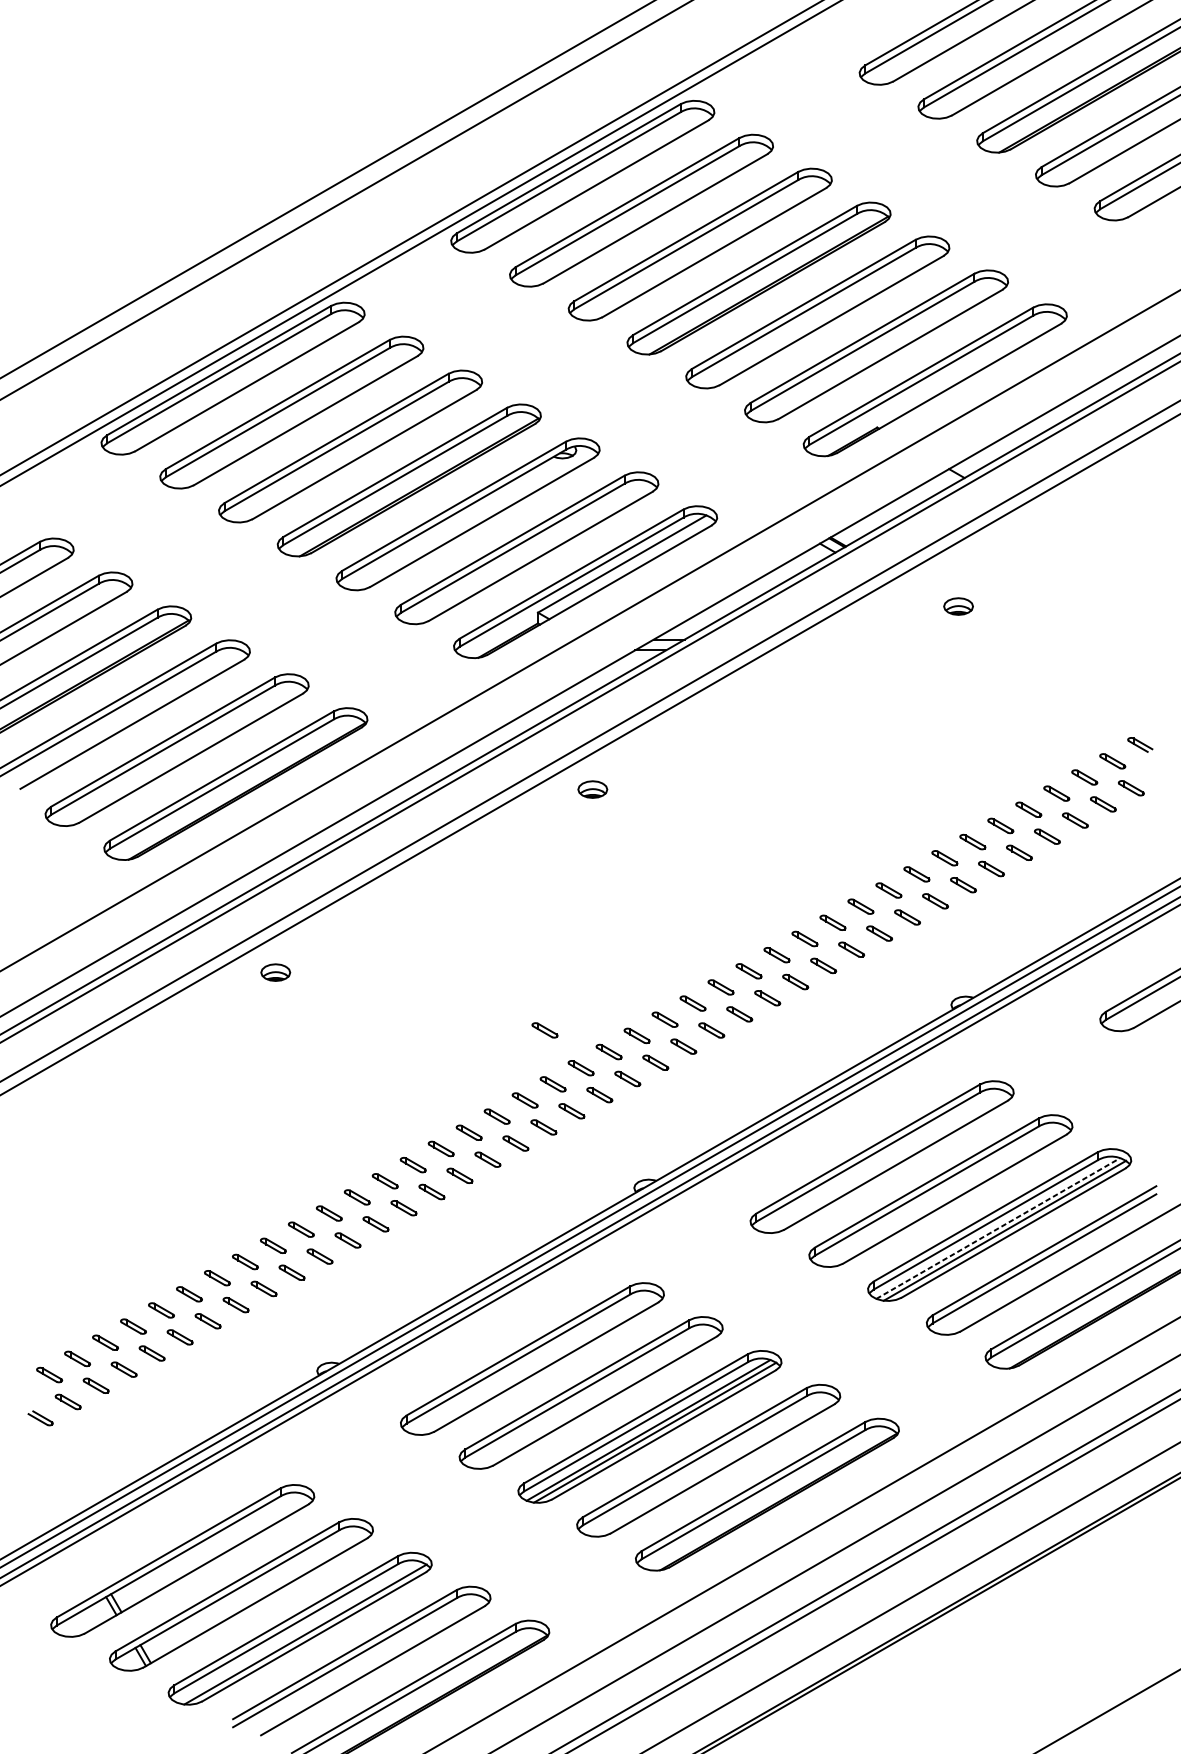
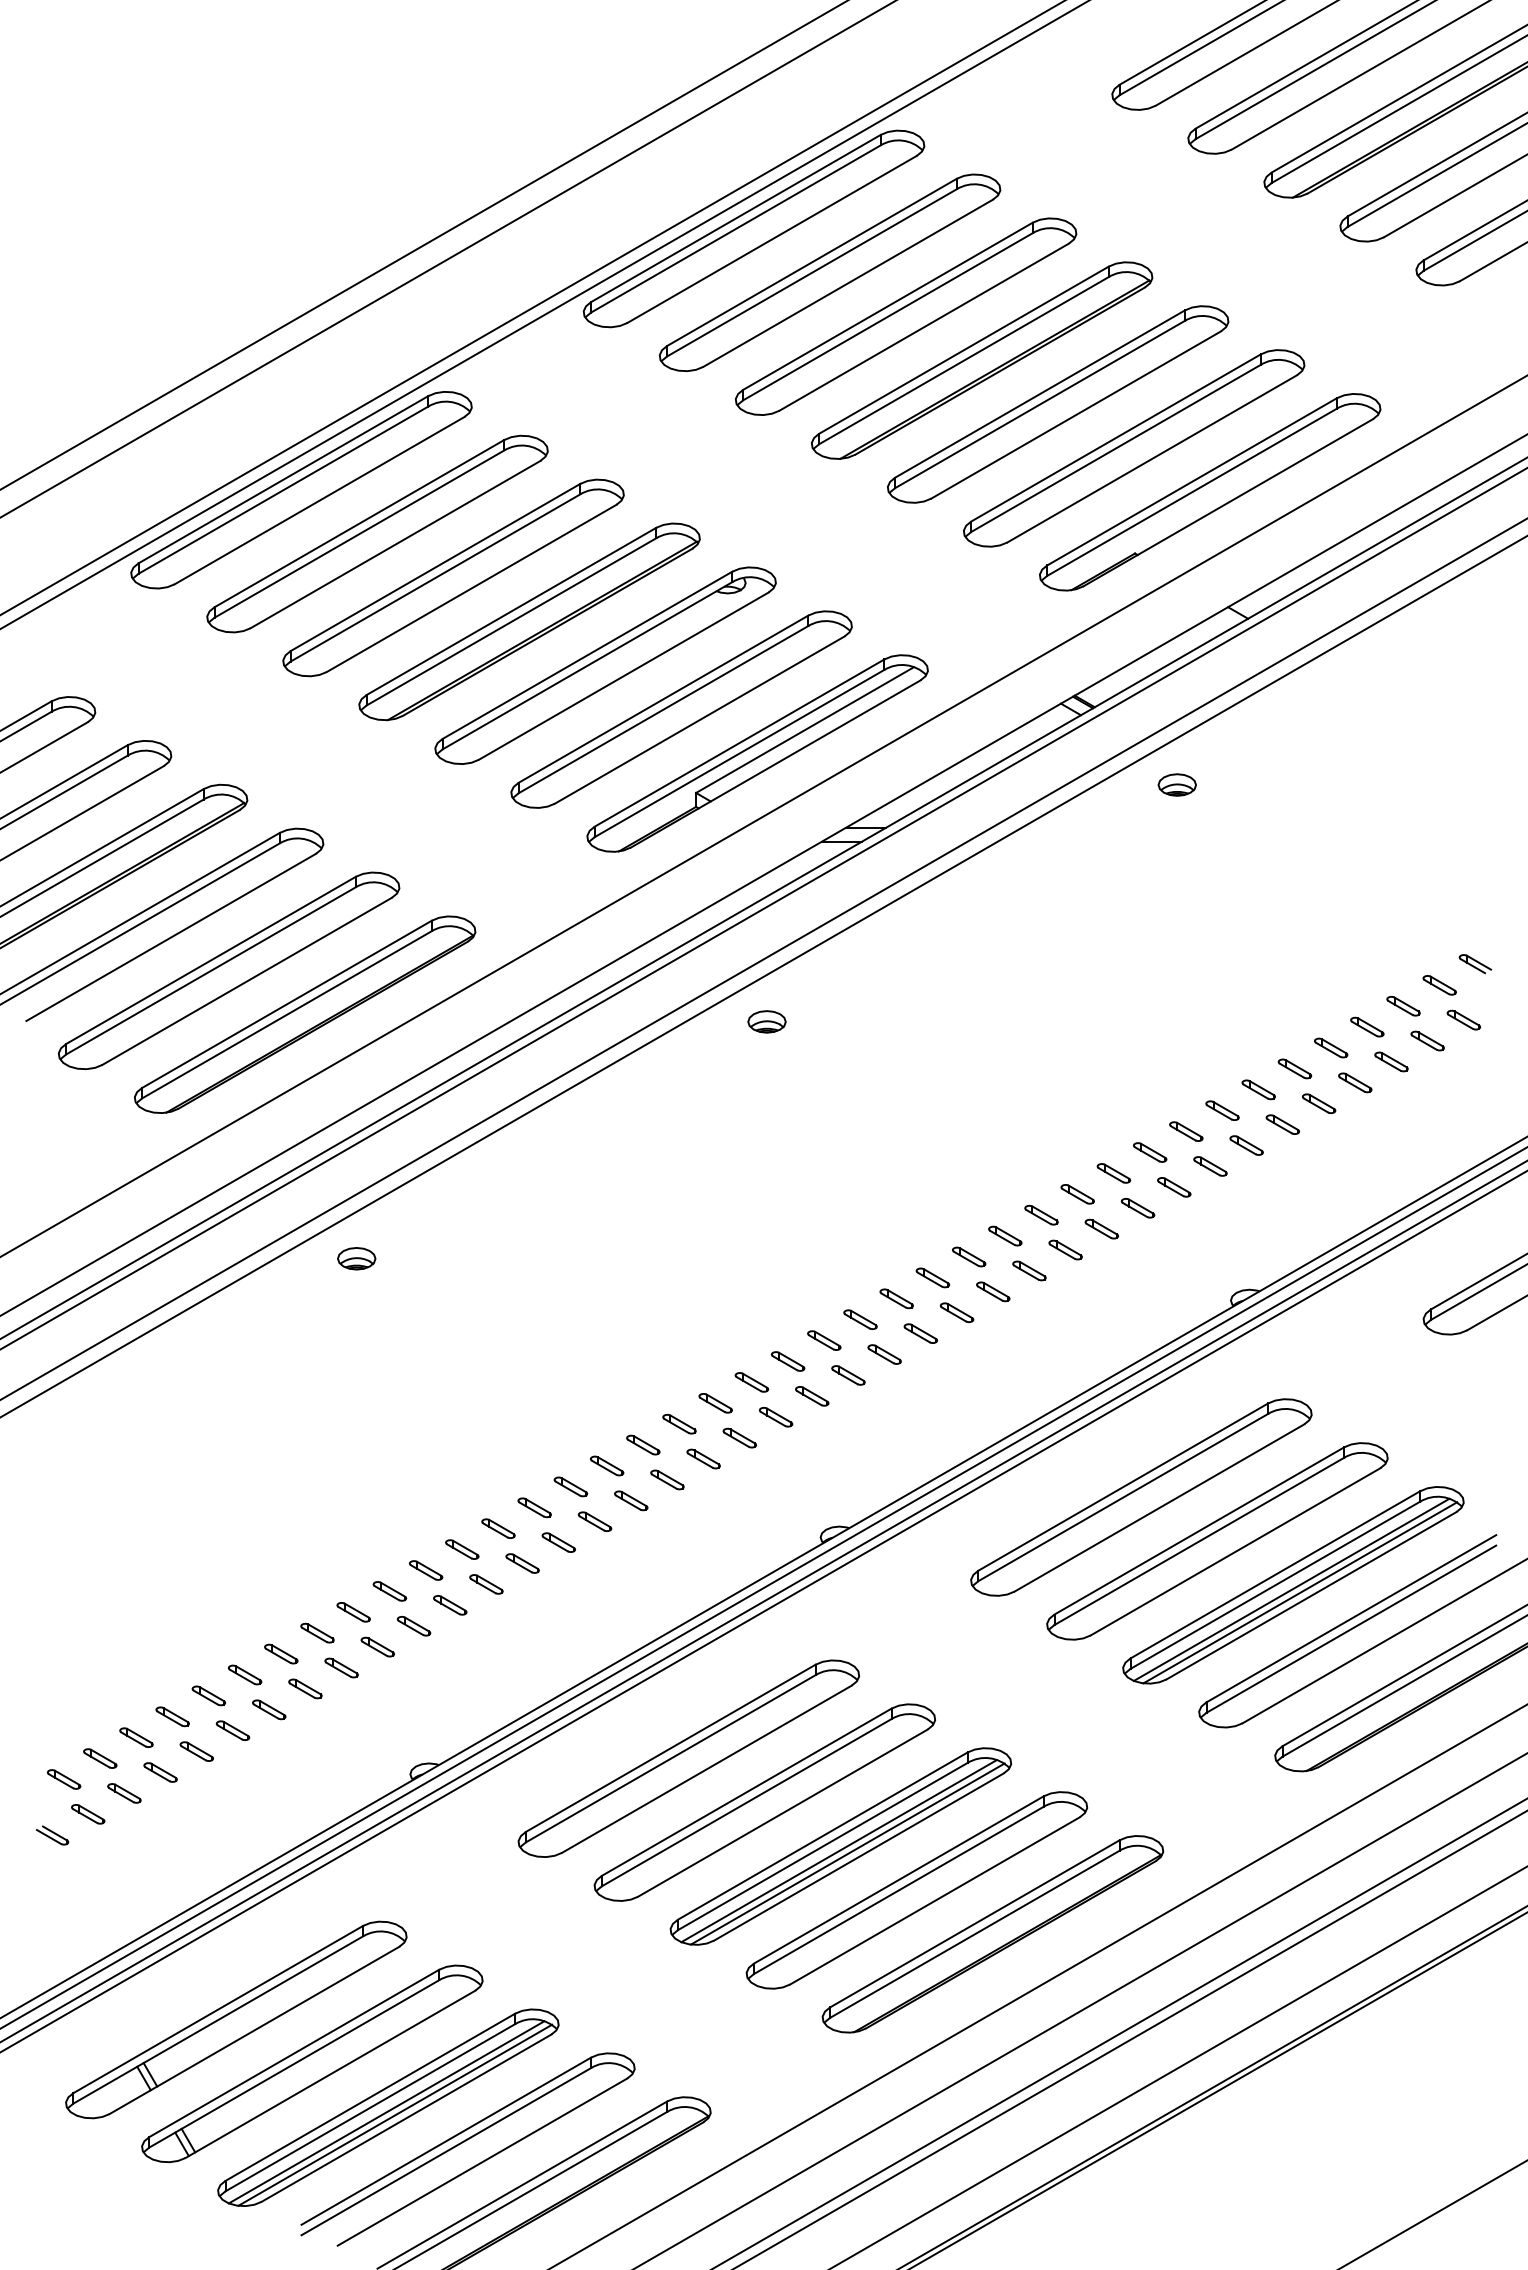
part: (957, 606) -> (1176, 784), moved
part: (544, 1030) -> (704, 1333), removed
line: (998, 1228) -> (1292, 1589), dashed -> solid
line: (298, 1632) -> (386, 2112), added

